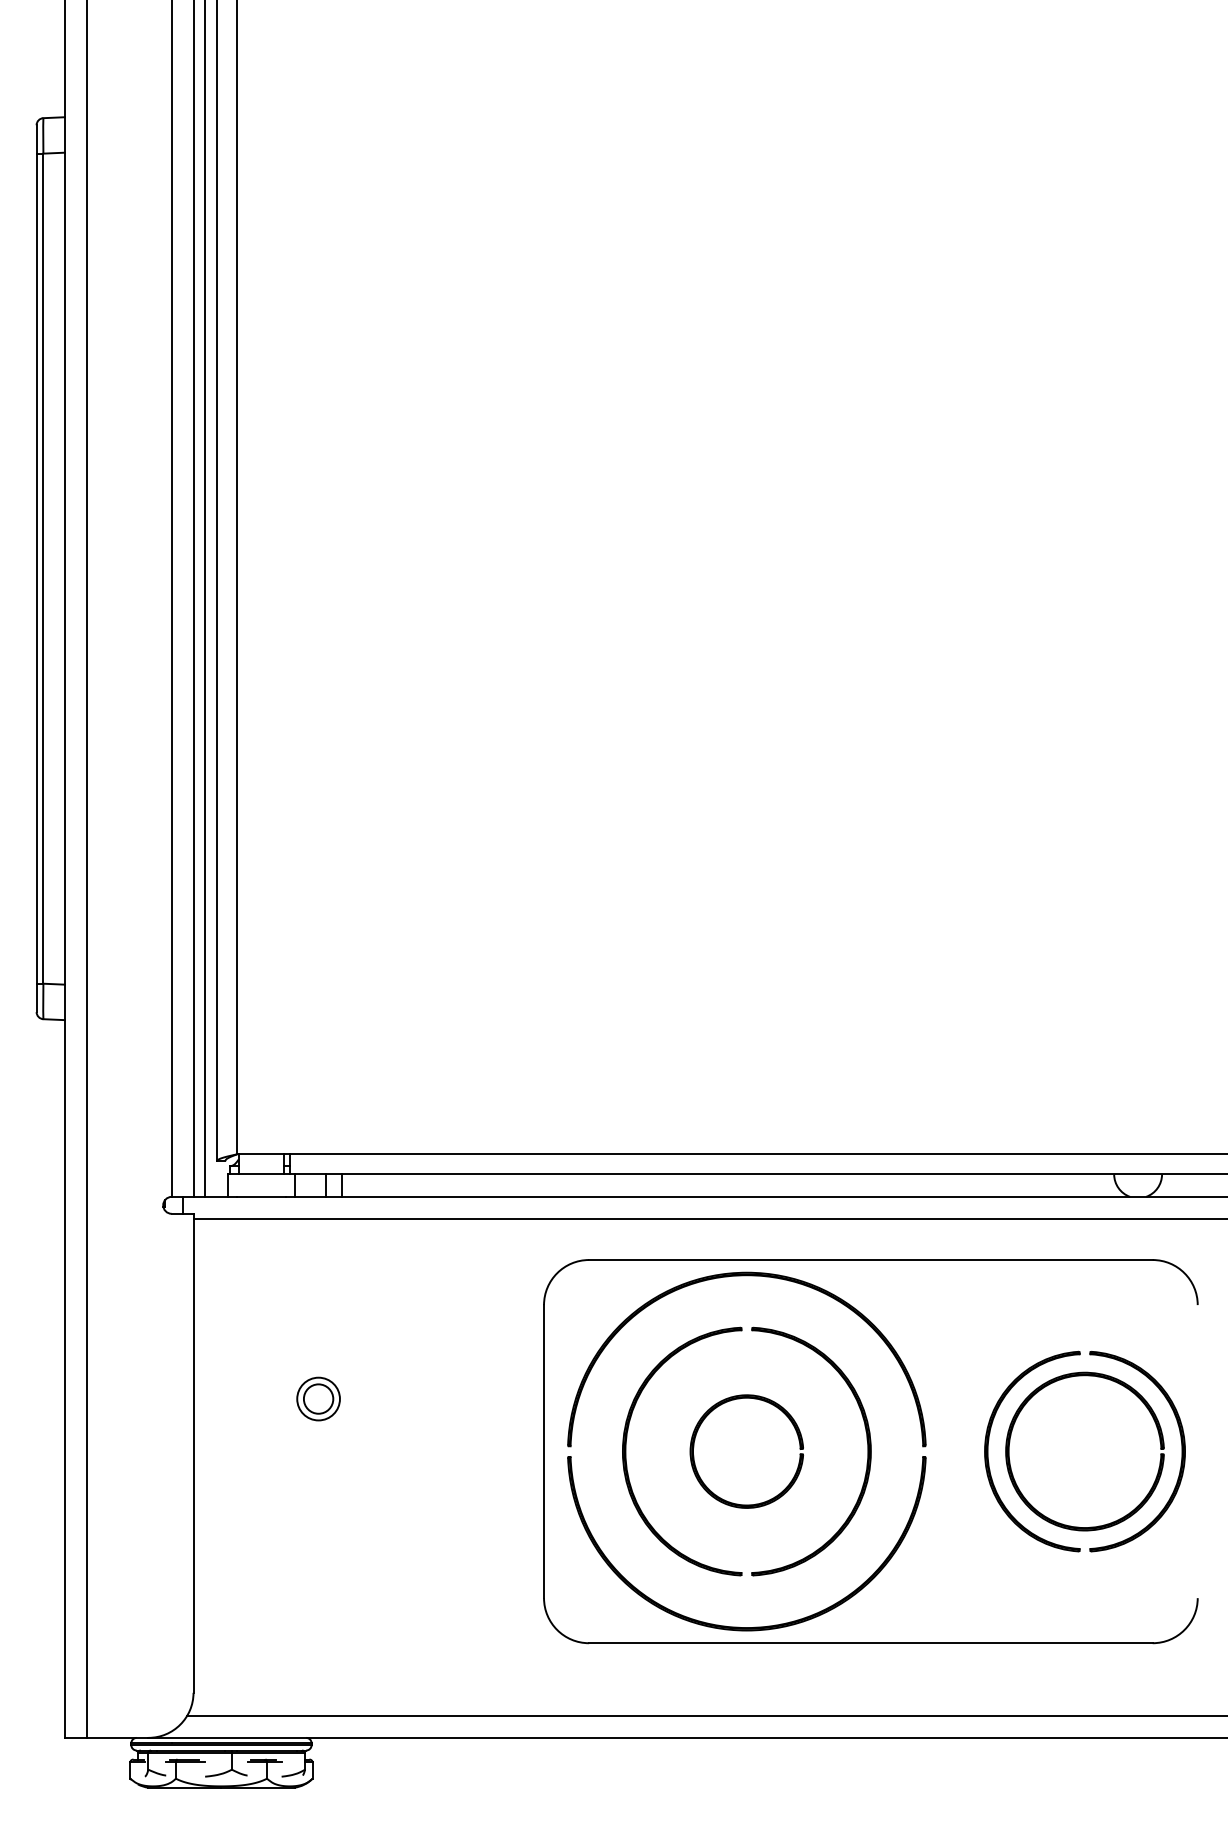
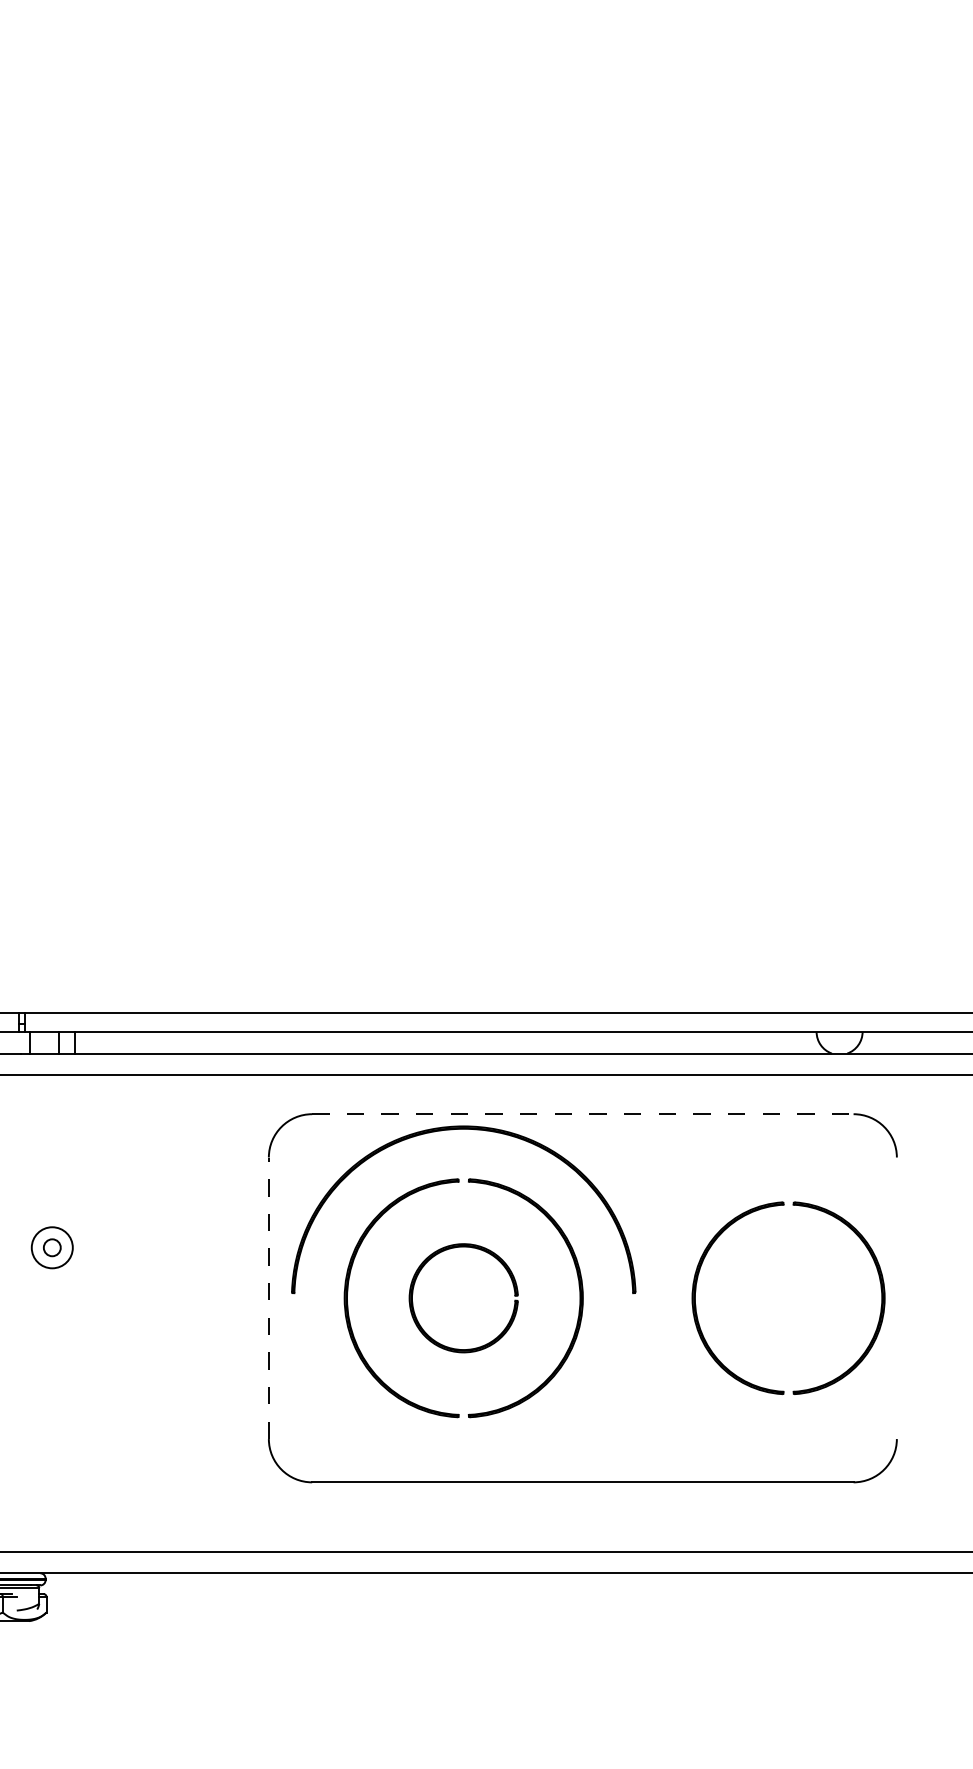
line: (870, 1260) -> (582, 1114), solid -> dashed
circle: (318, 1398) -> (52, 1247), size x0.6
part: (1011, 1436) -> (717, 1283), removed
line: (544, 1451) -> (269, 1298), solid -> dashed
part: (738, 1626) -> (455, 1466), removed

